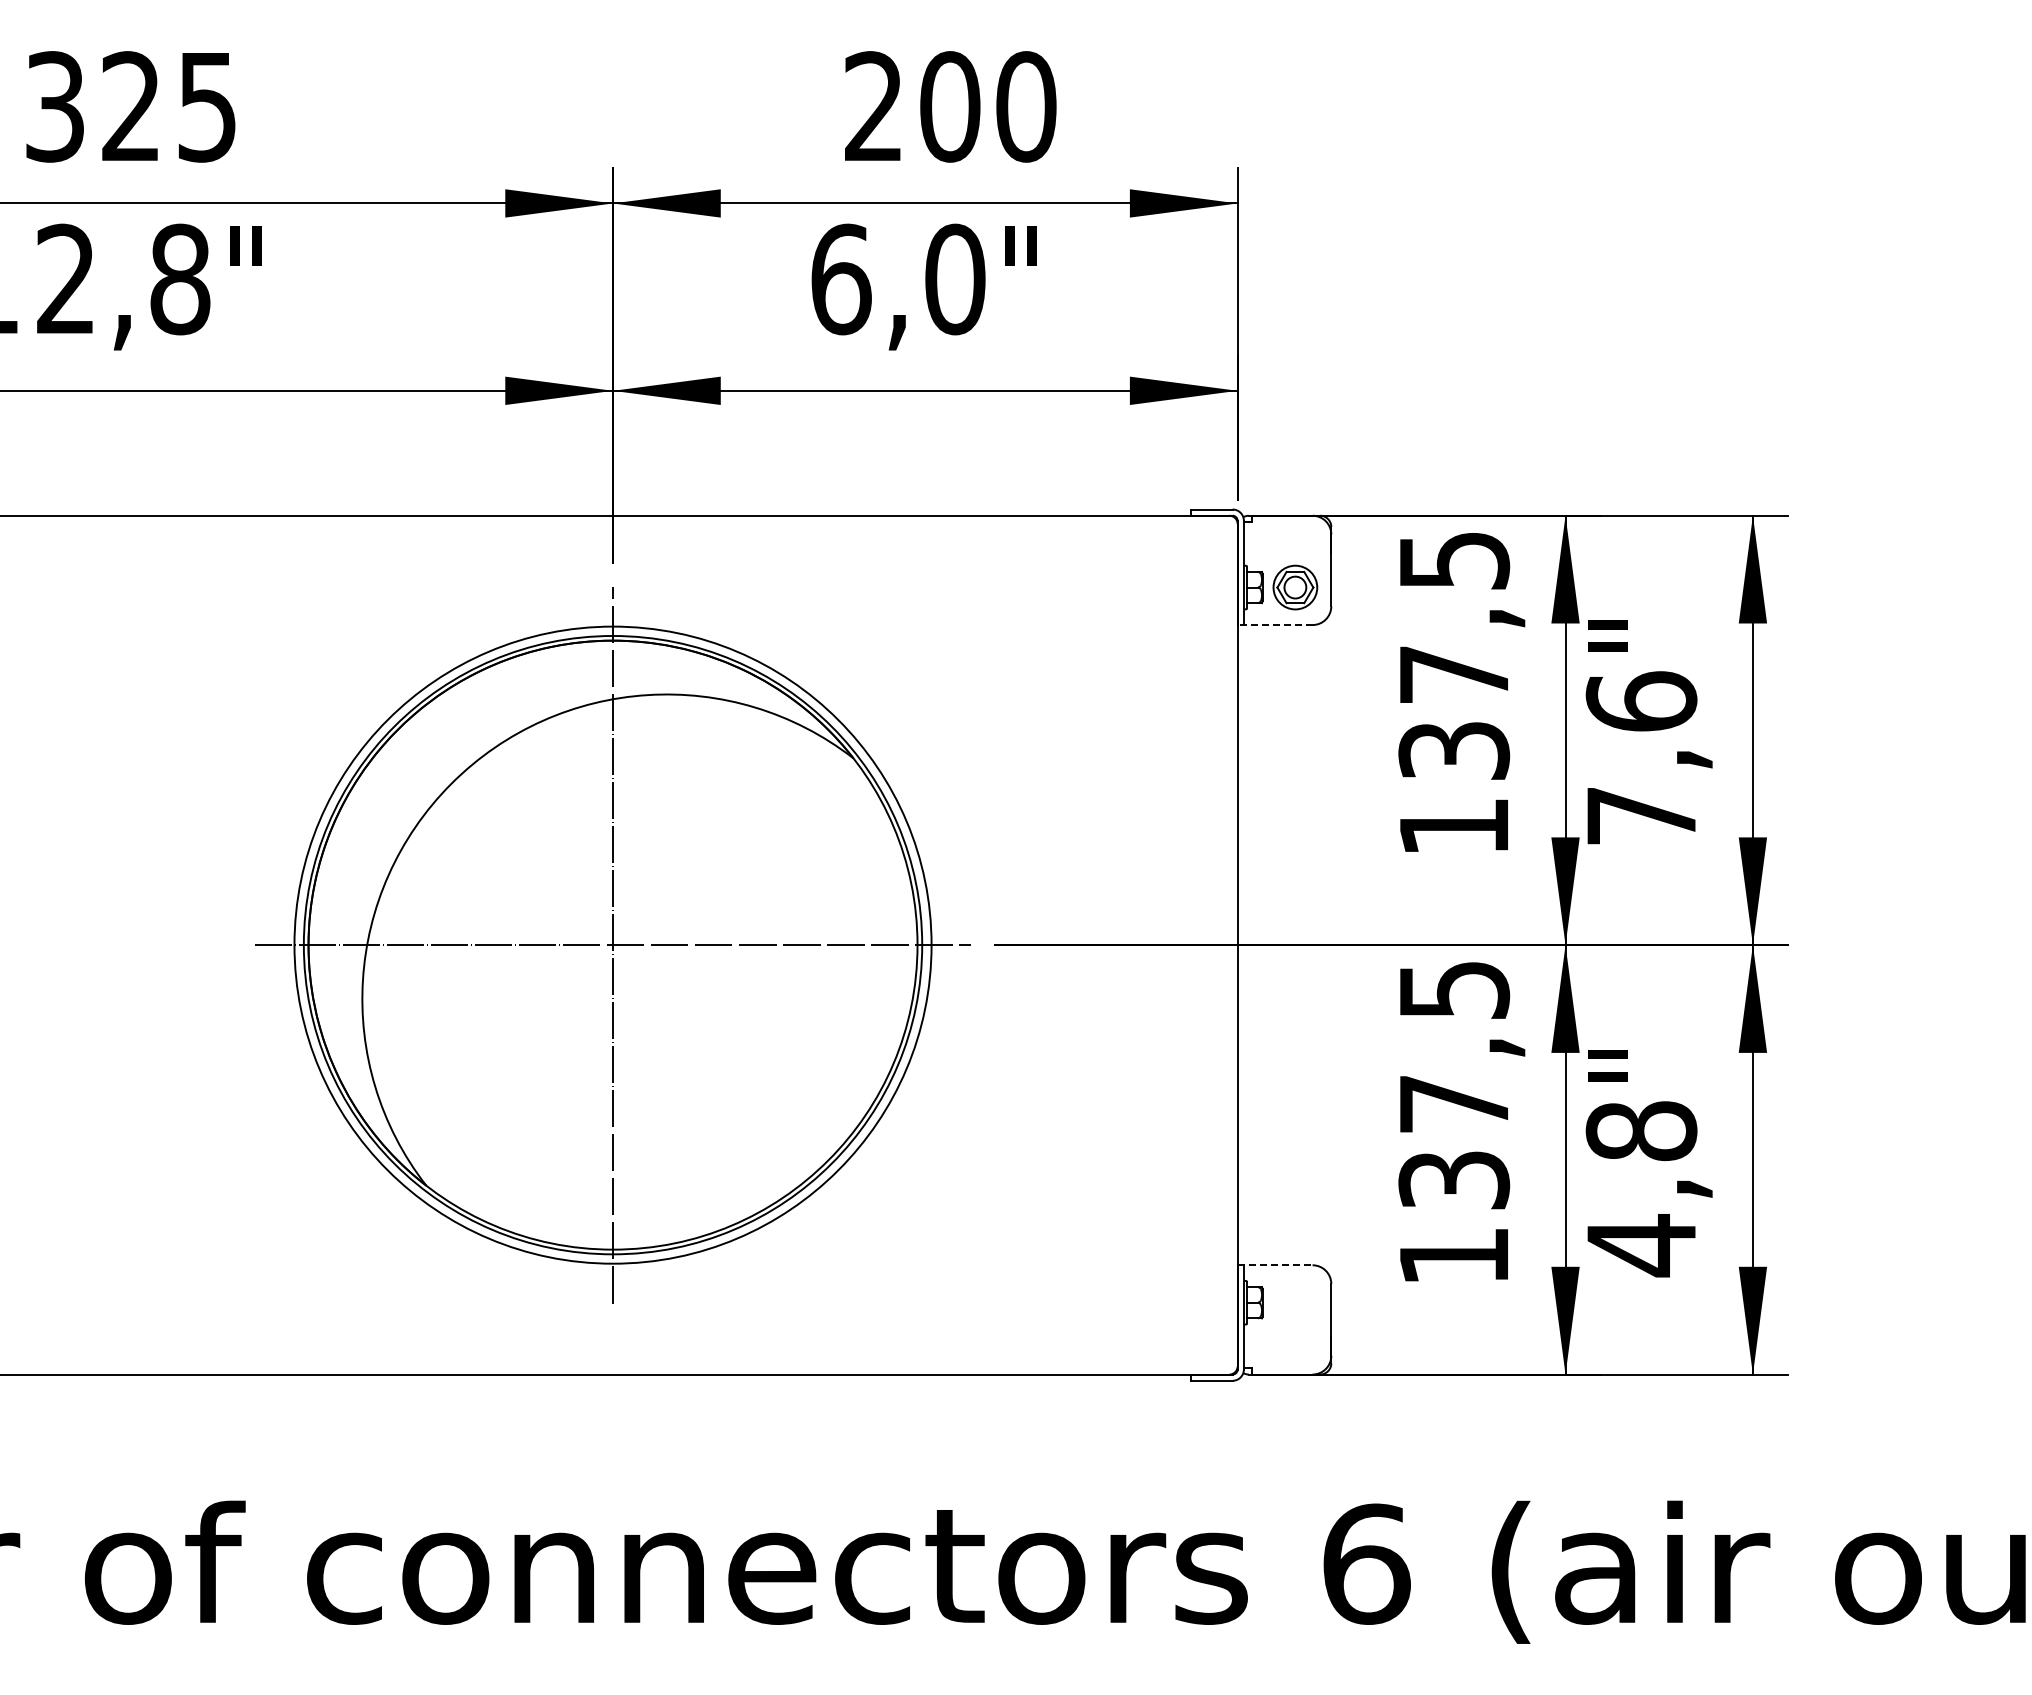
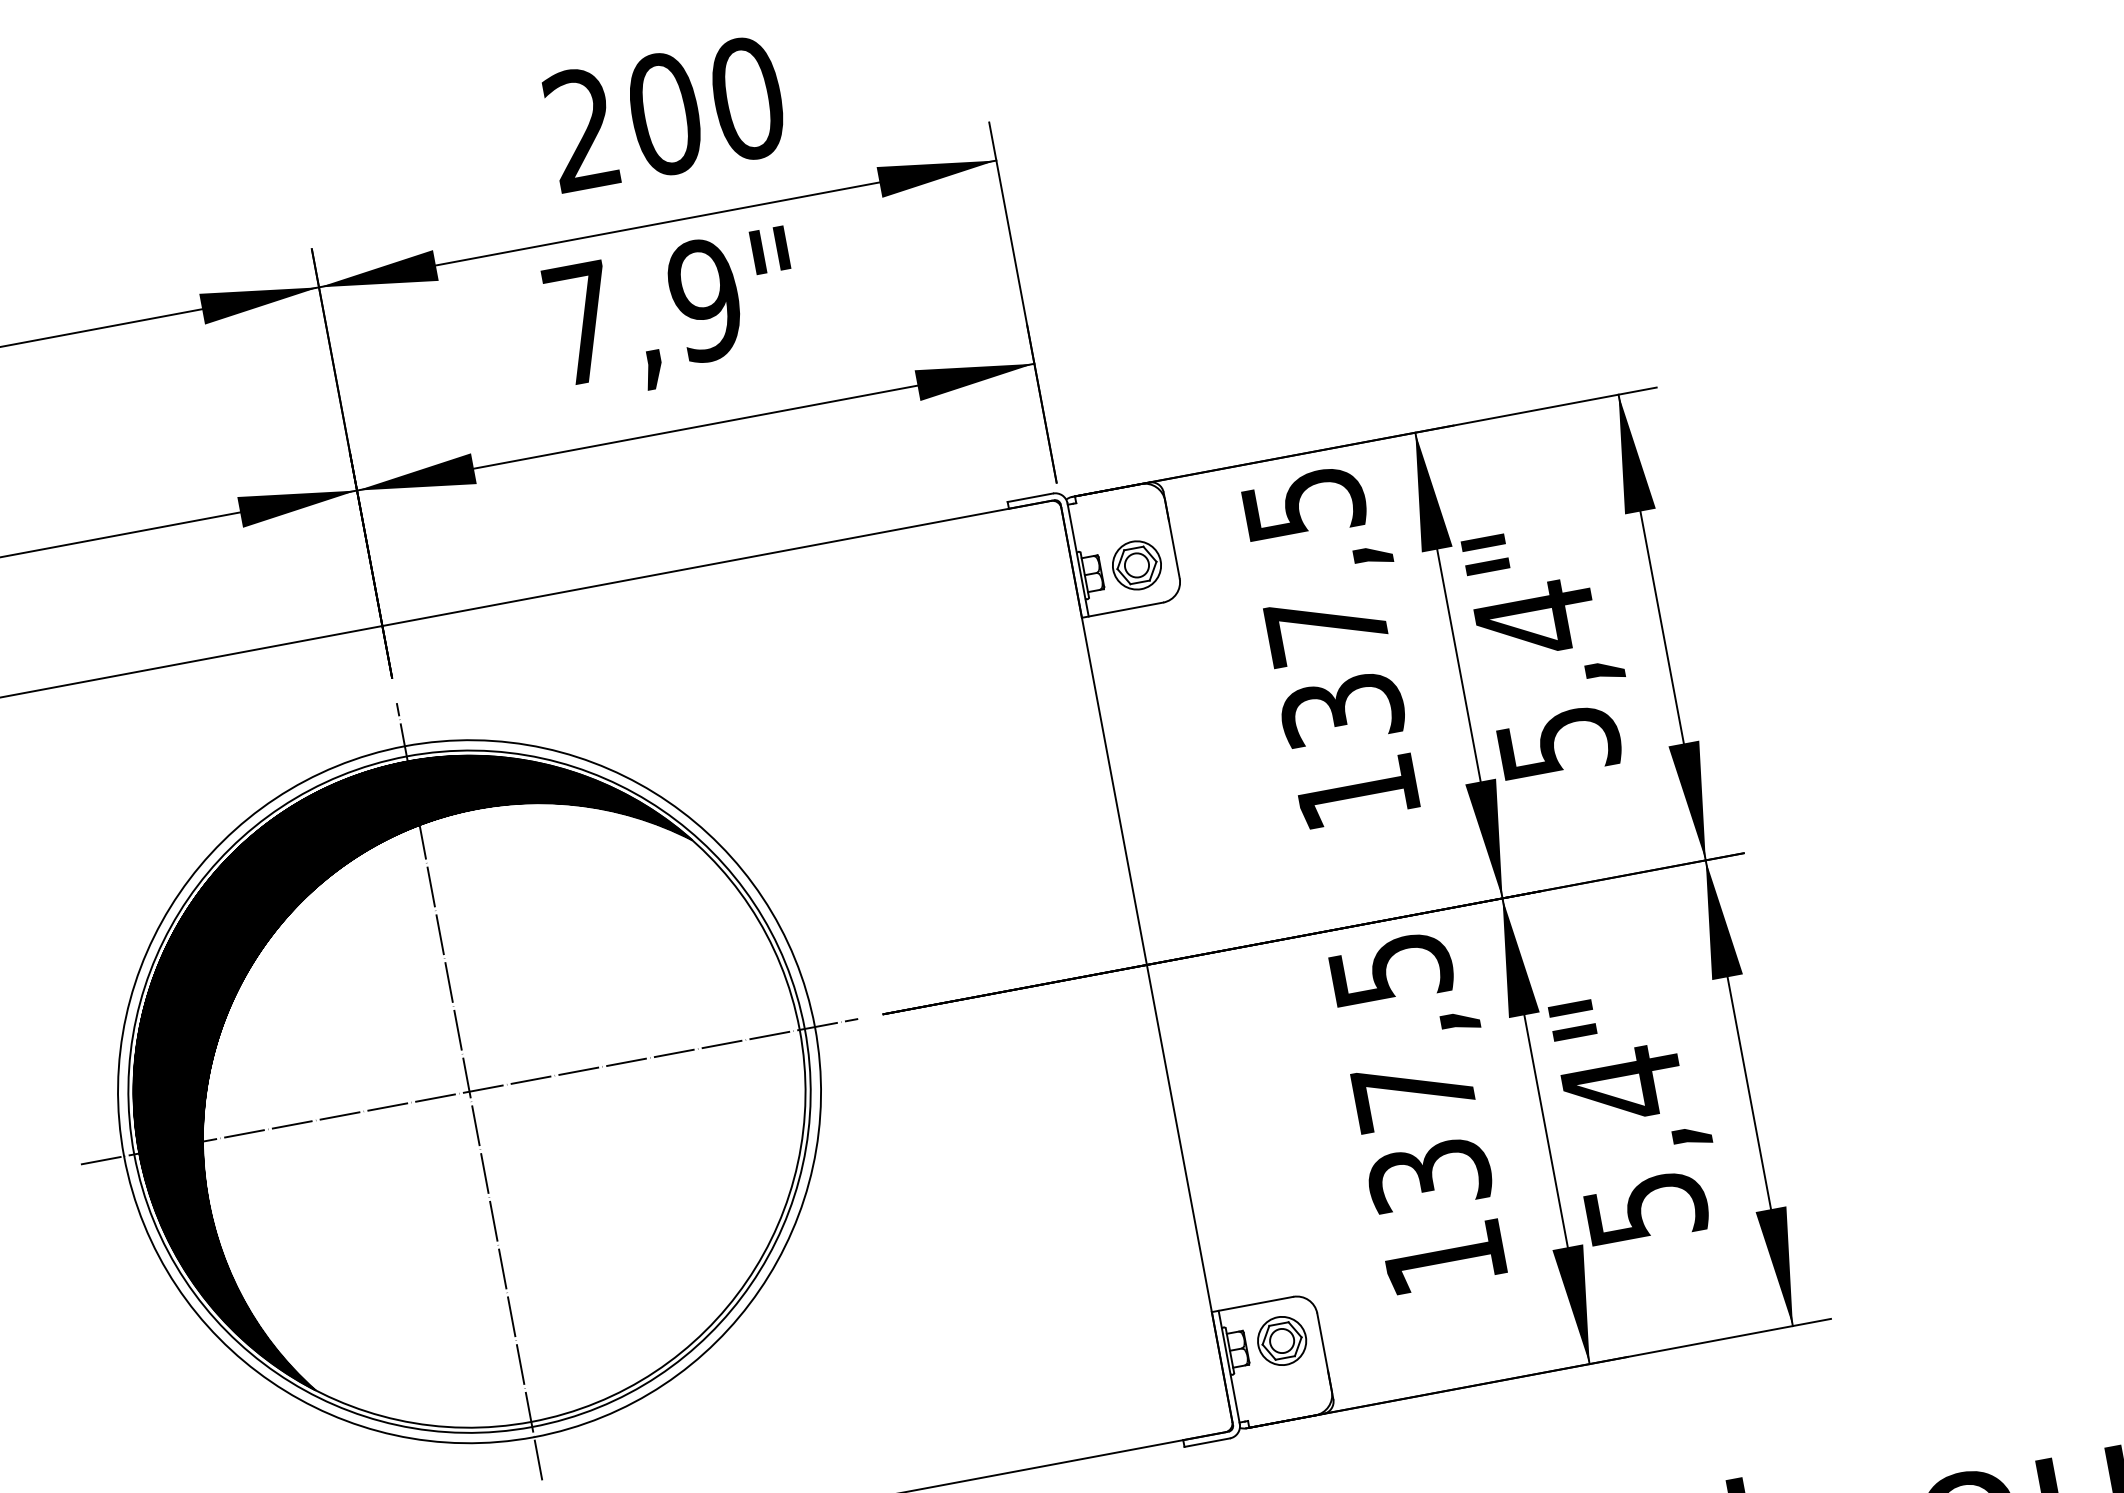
text: (898, 279) -> (644, 311), 6,0 -> 7,9
line: (1274, 625) -> (1122, 610), dashed -> solid
text: (1641, 757) -> (1546, 679), 7,6 -> 5,4
hatch: (580, 912) -> (427, 1062), added
text: (1641, 1188) -> (1634, 1146), 4,8 -> 5,4
line: (1275, 1265) -> (1252, 1304), dashed -> solid
part: (1295, 1302) -> (1282, 1340), added

